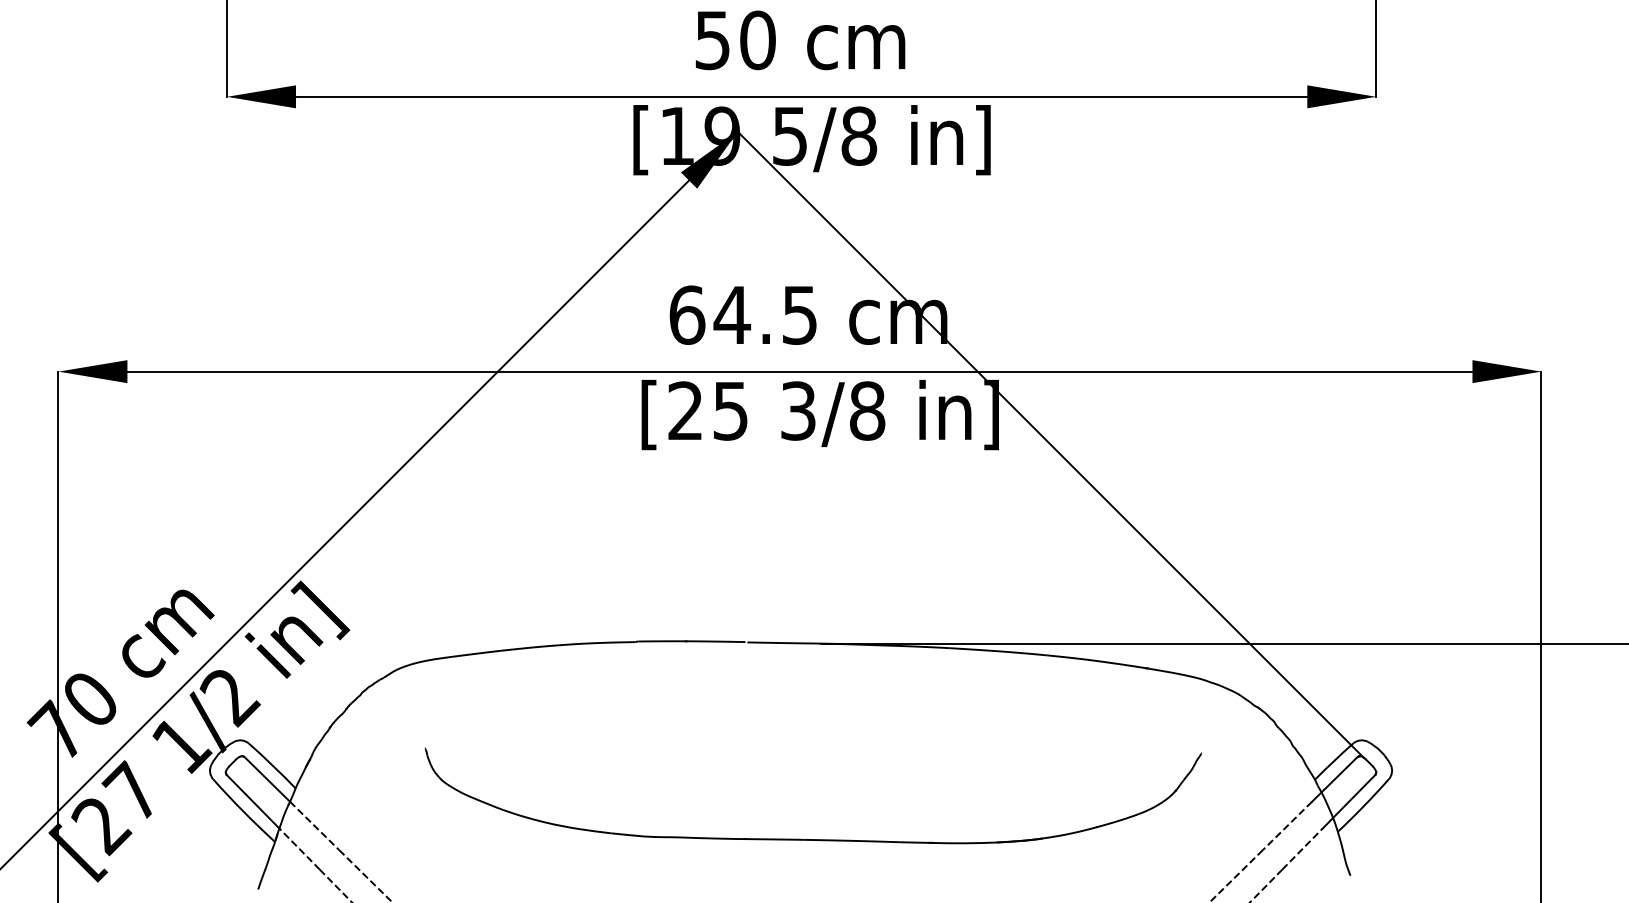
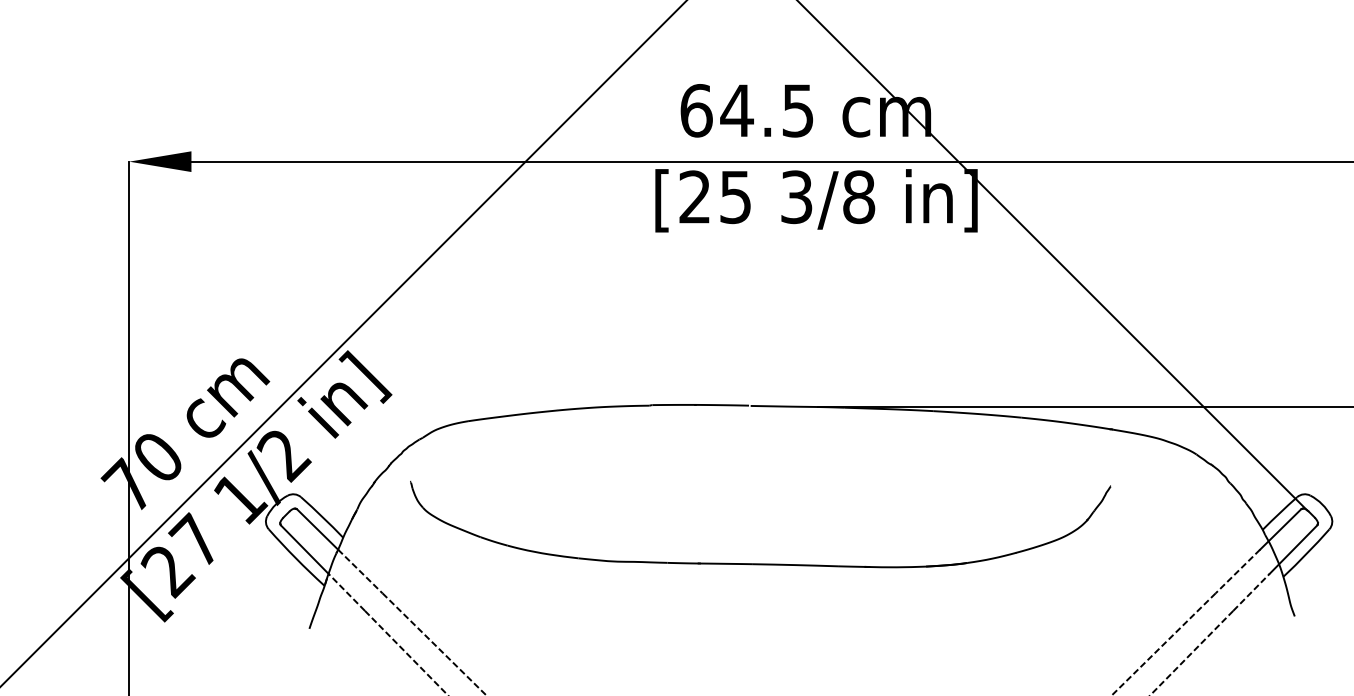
part: (812, 839) -> (759, 563), moved

